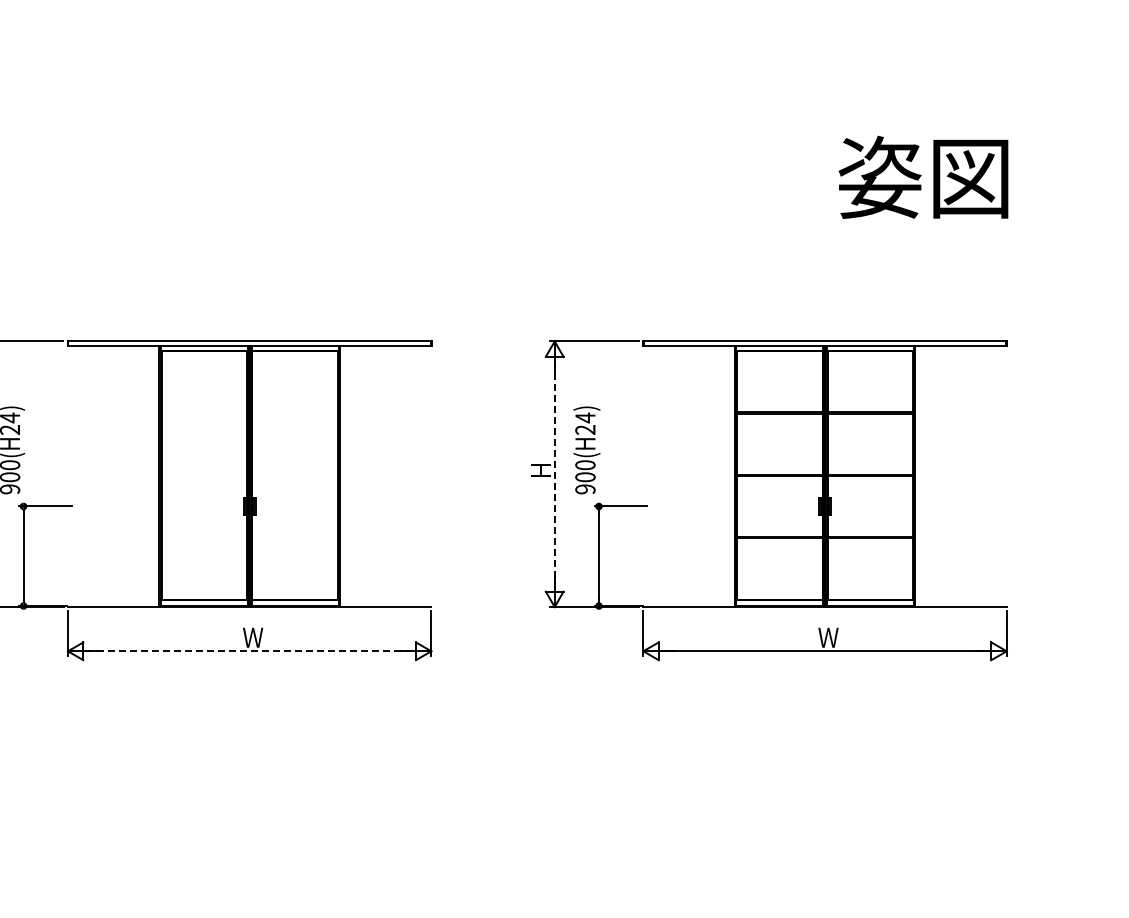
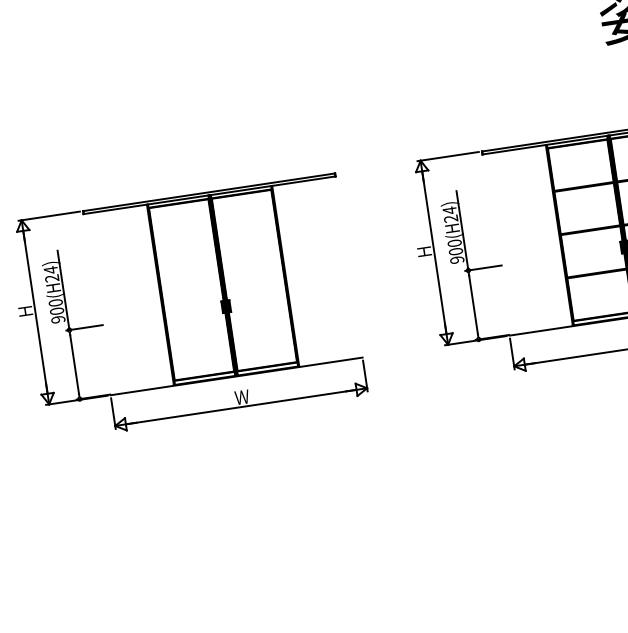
line: (23, 448) -> (63, 289), added
line: (598, 448) -> (462, 230), added
line: (554, 473) -> (434, 252), dashed -> solid
line: (249, 651) -> (241, 407), dashed -> solid

